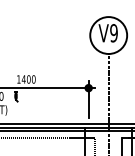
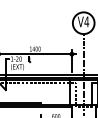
text: (113, 32) -> (86, 21), V9 -> V4

